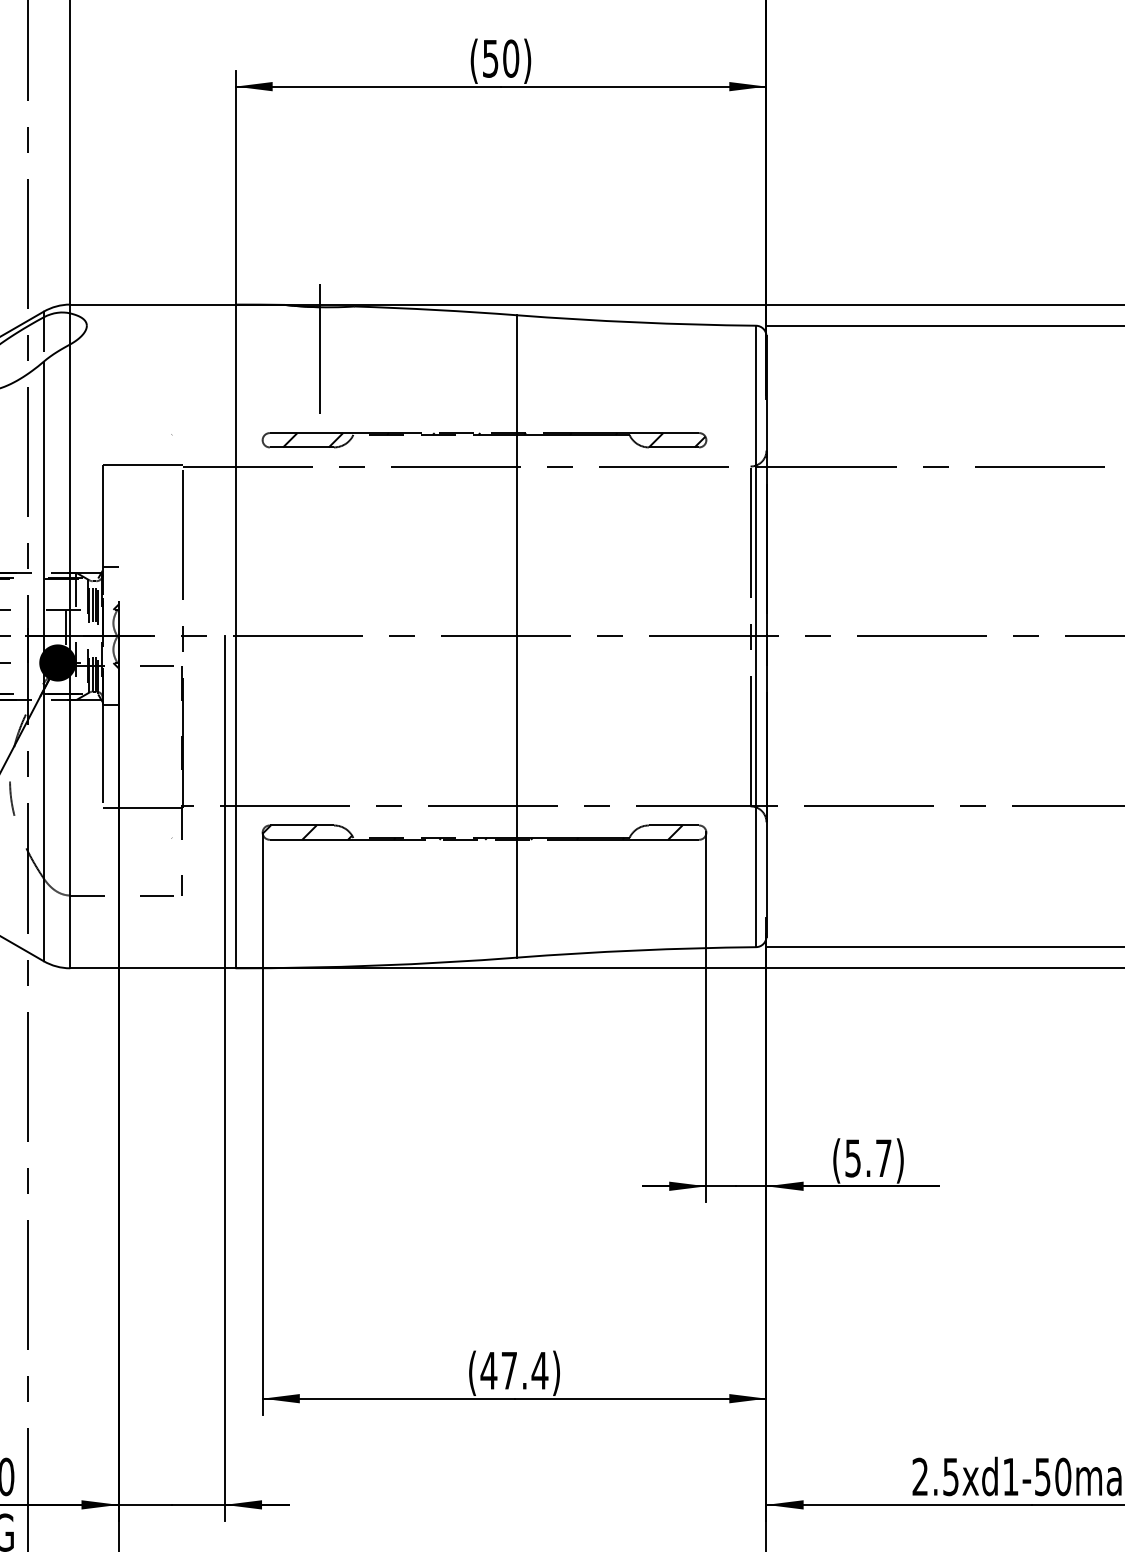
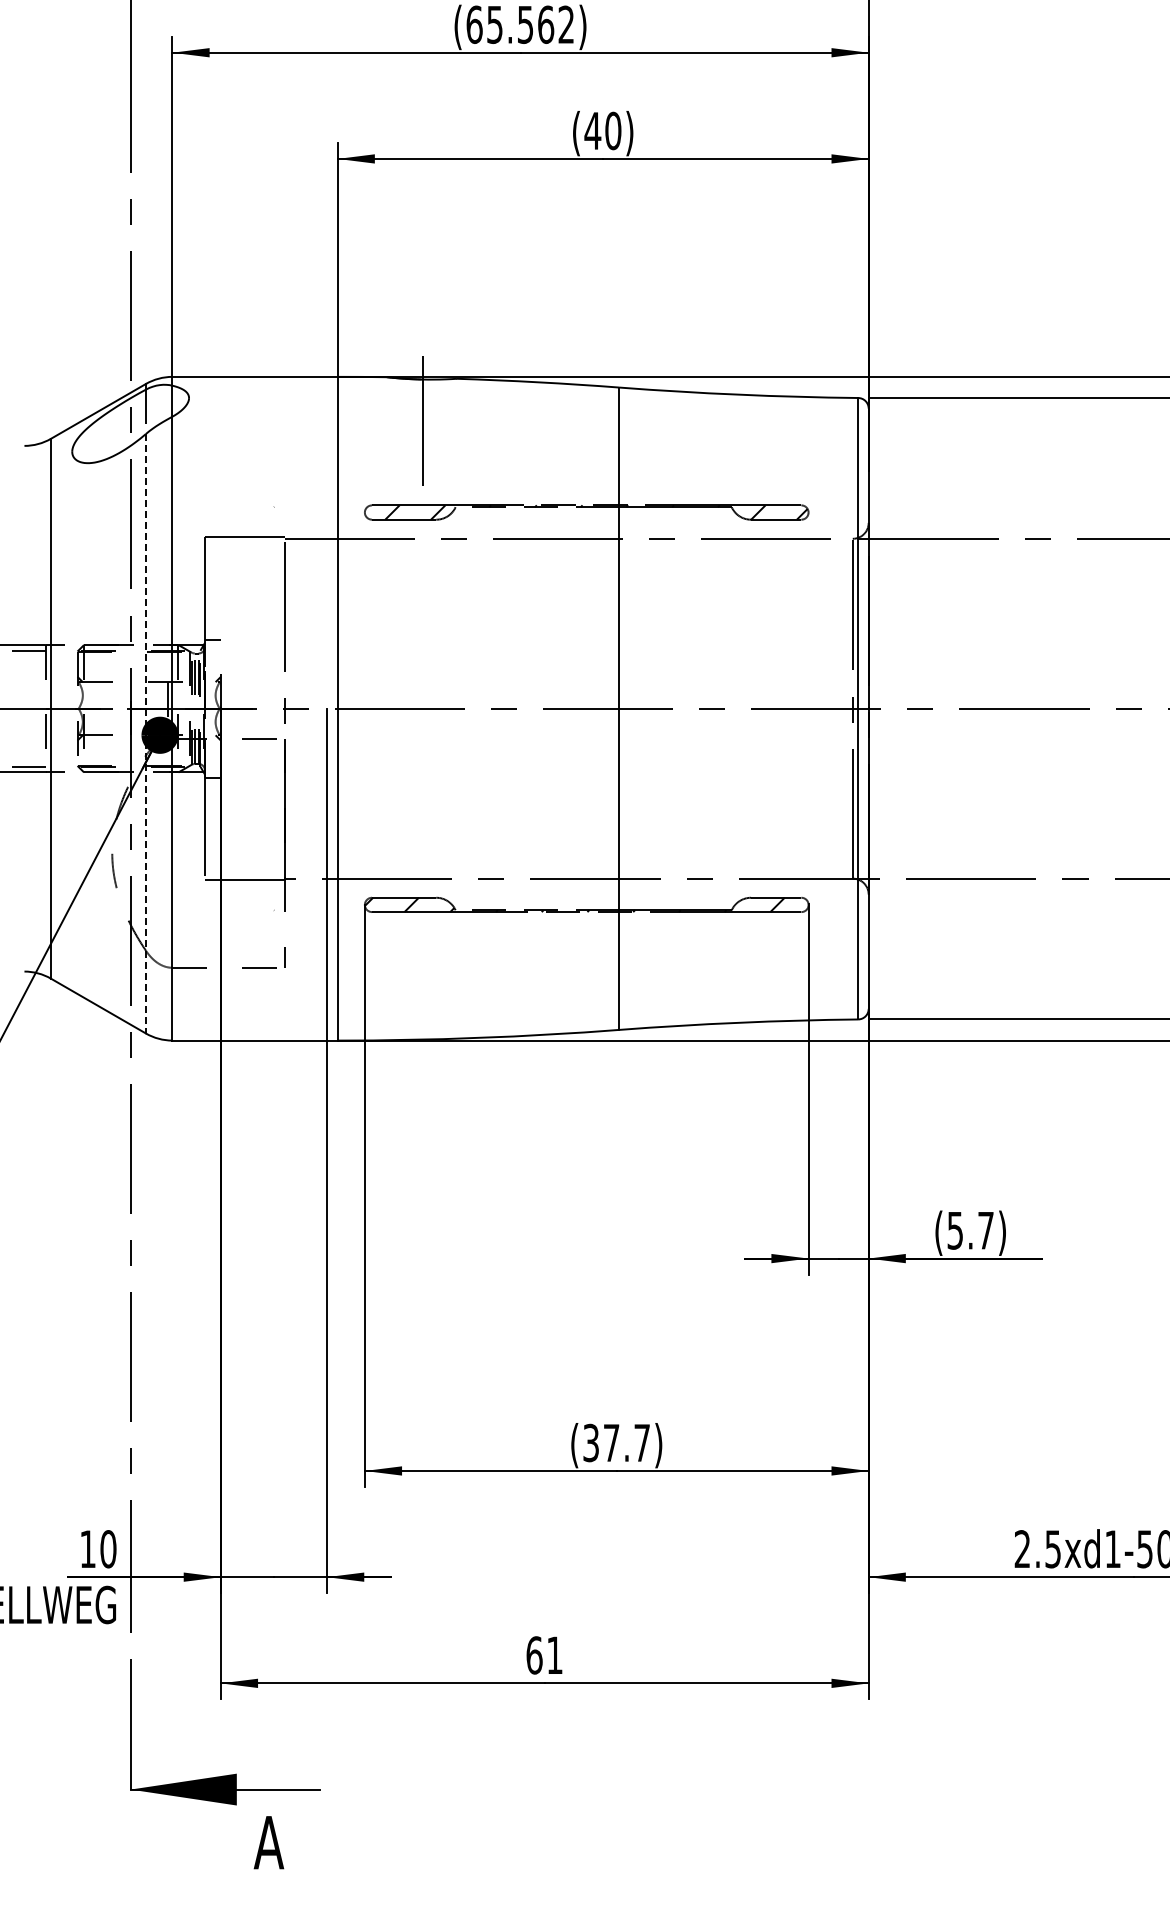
text: (490, 59) -> (592, 131), (50) -> (40)
line: (43, 661) -> (145, 733), solid -> dashed
text: (514, 1370) -> (616, 1442), (47.4) -> (37.7)

